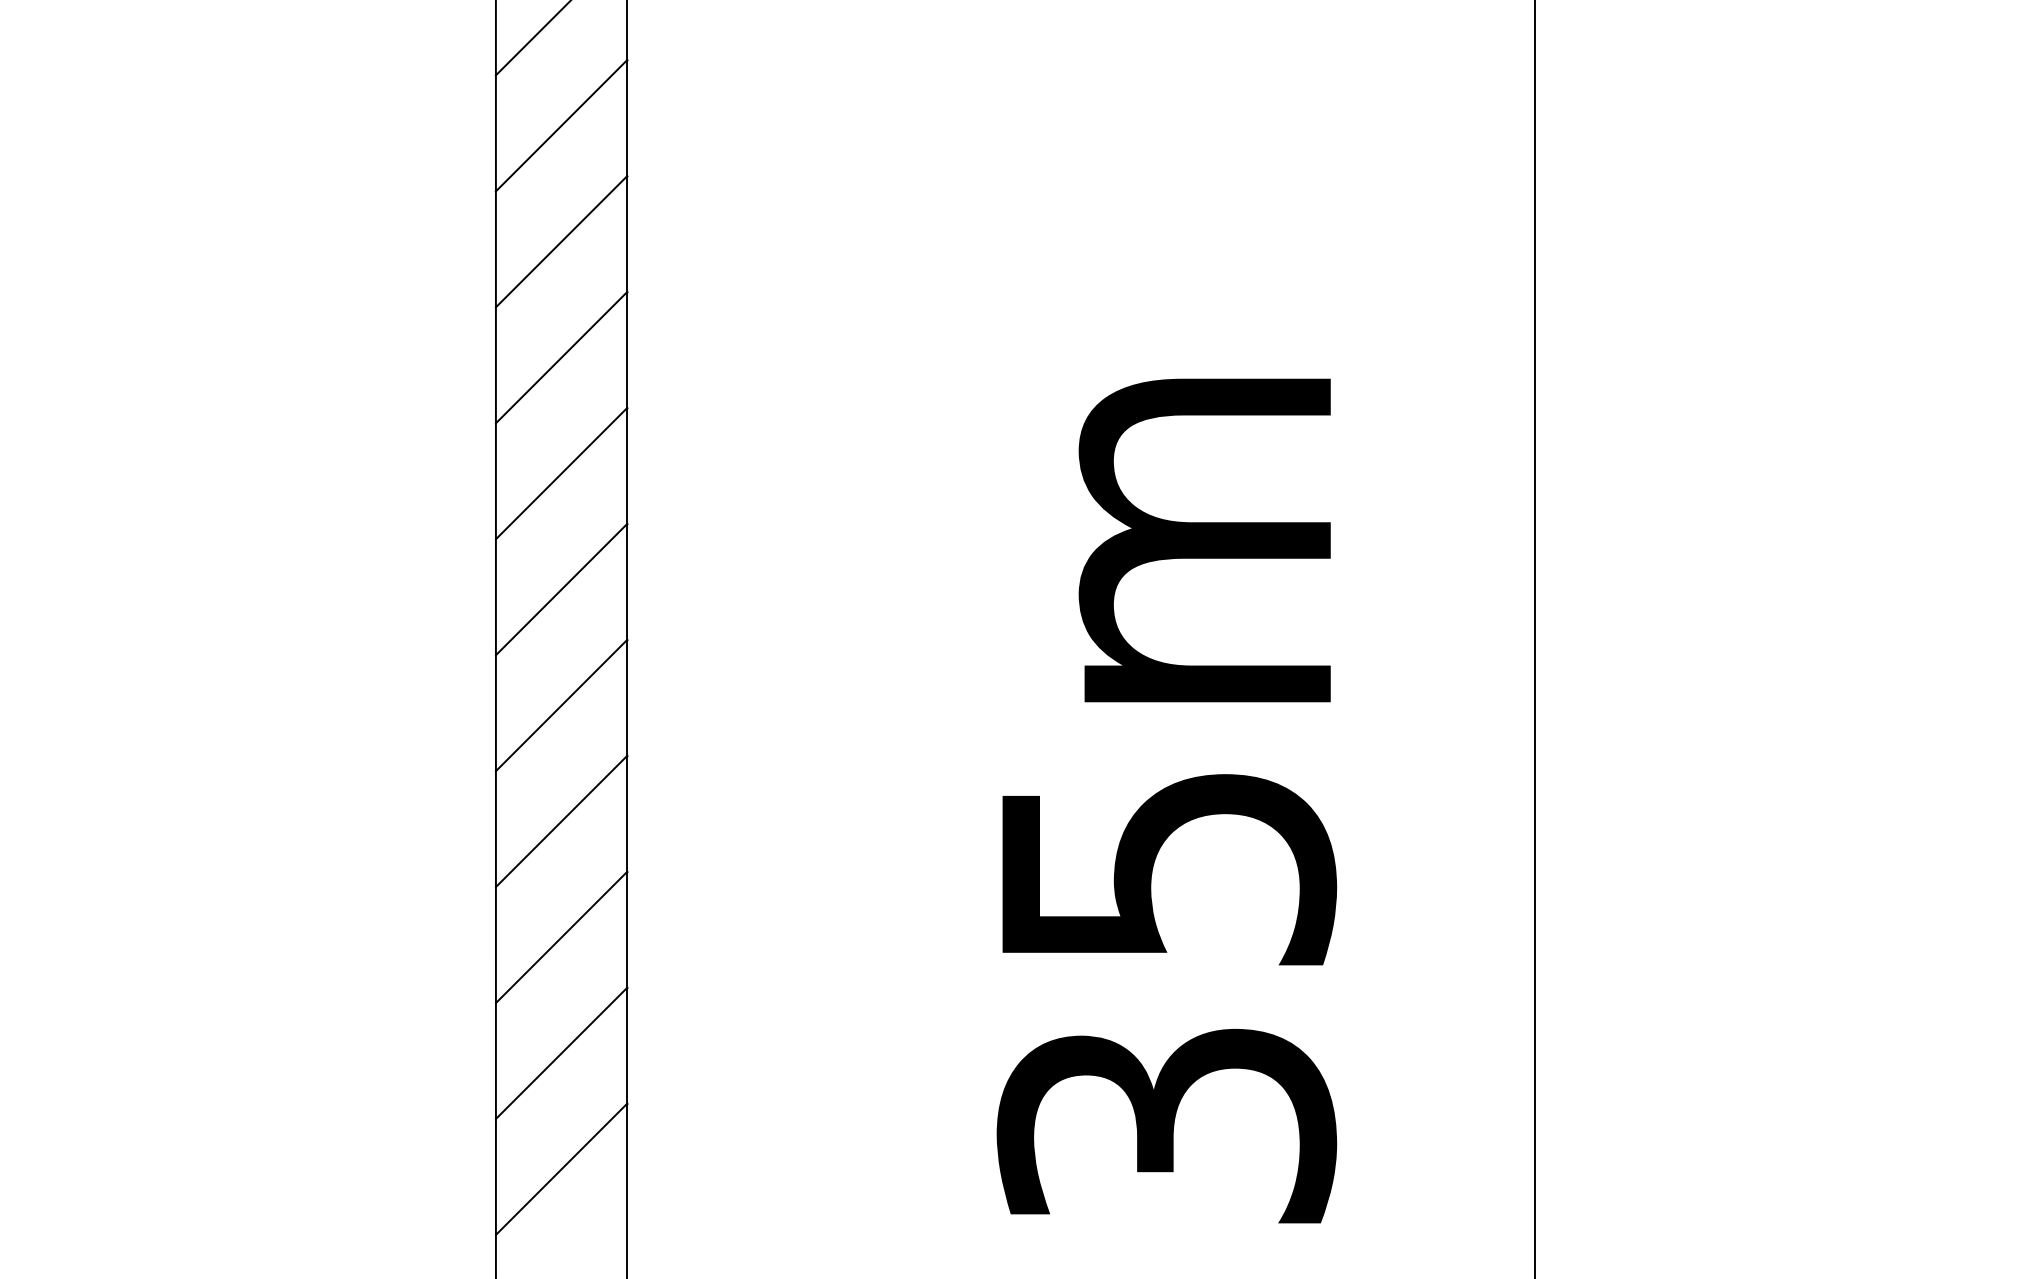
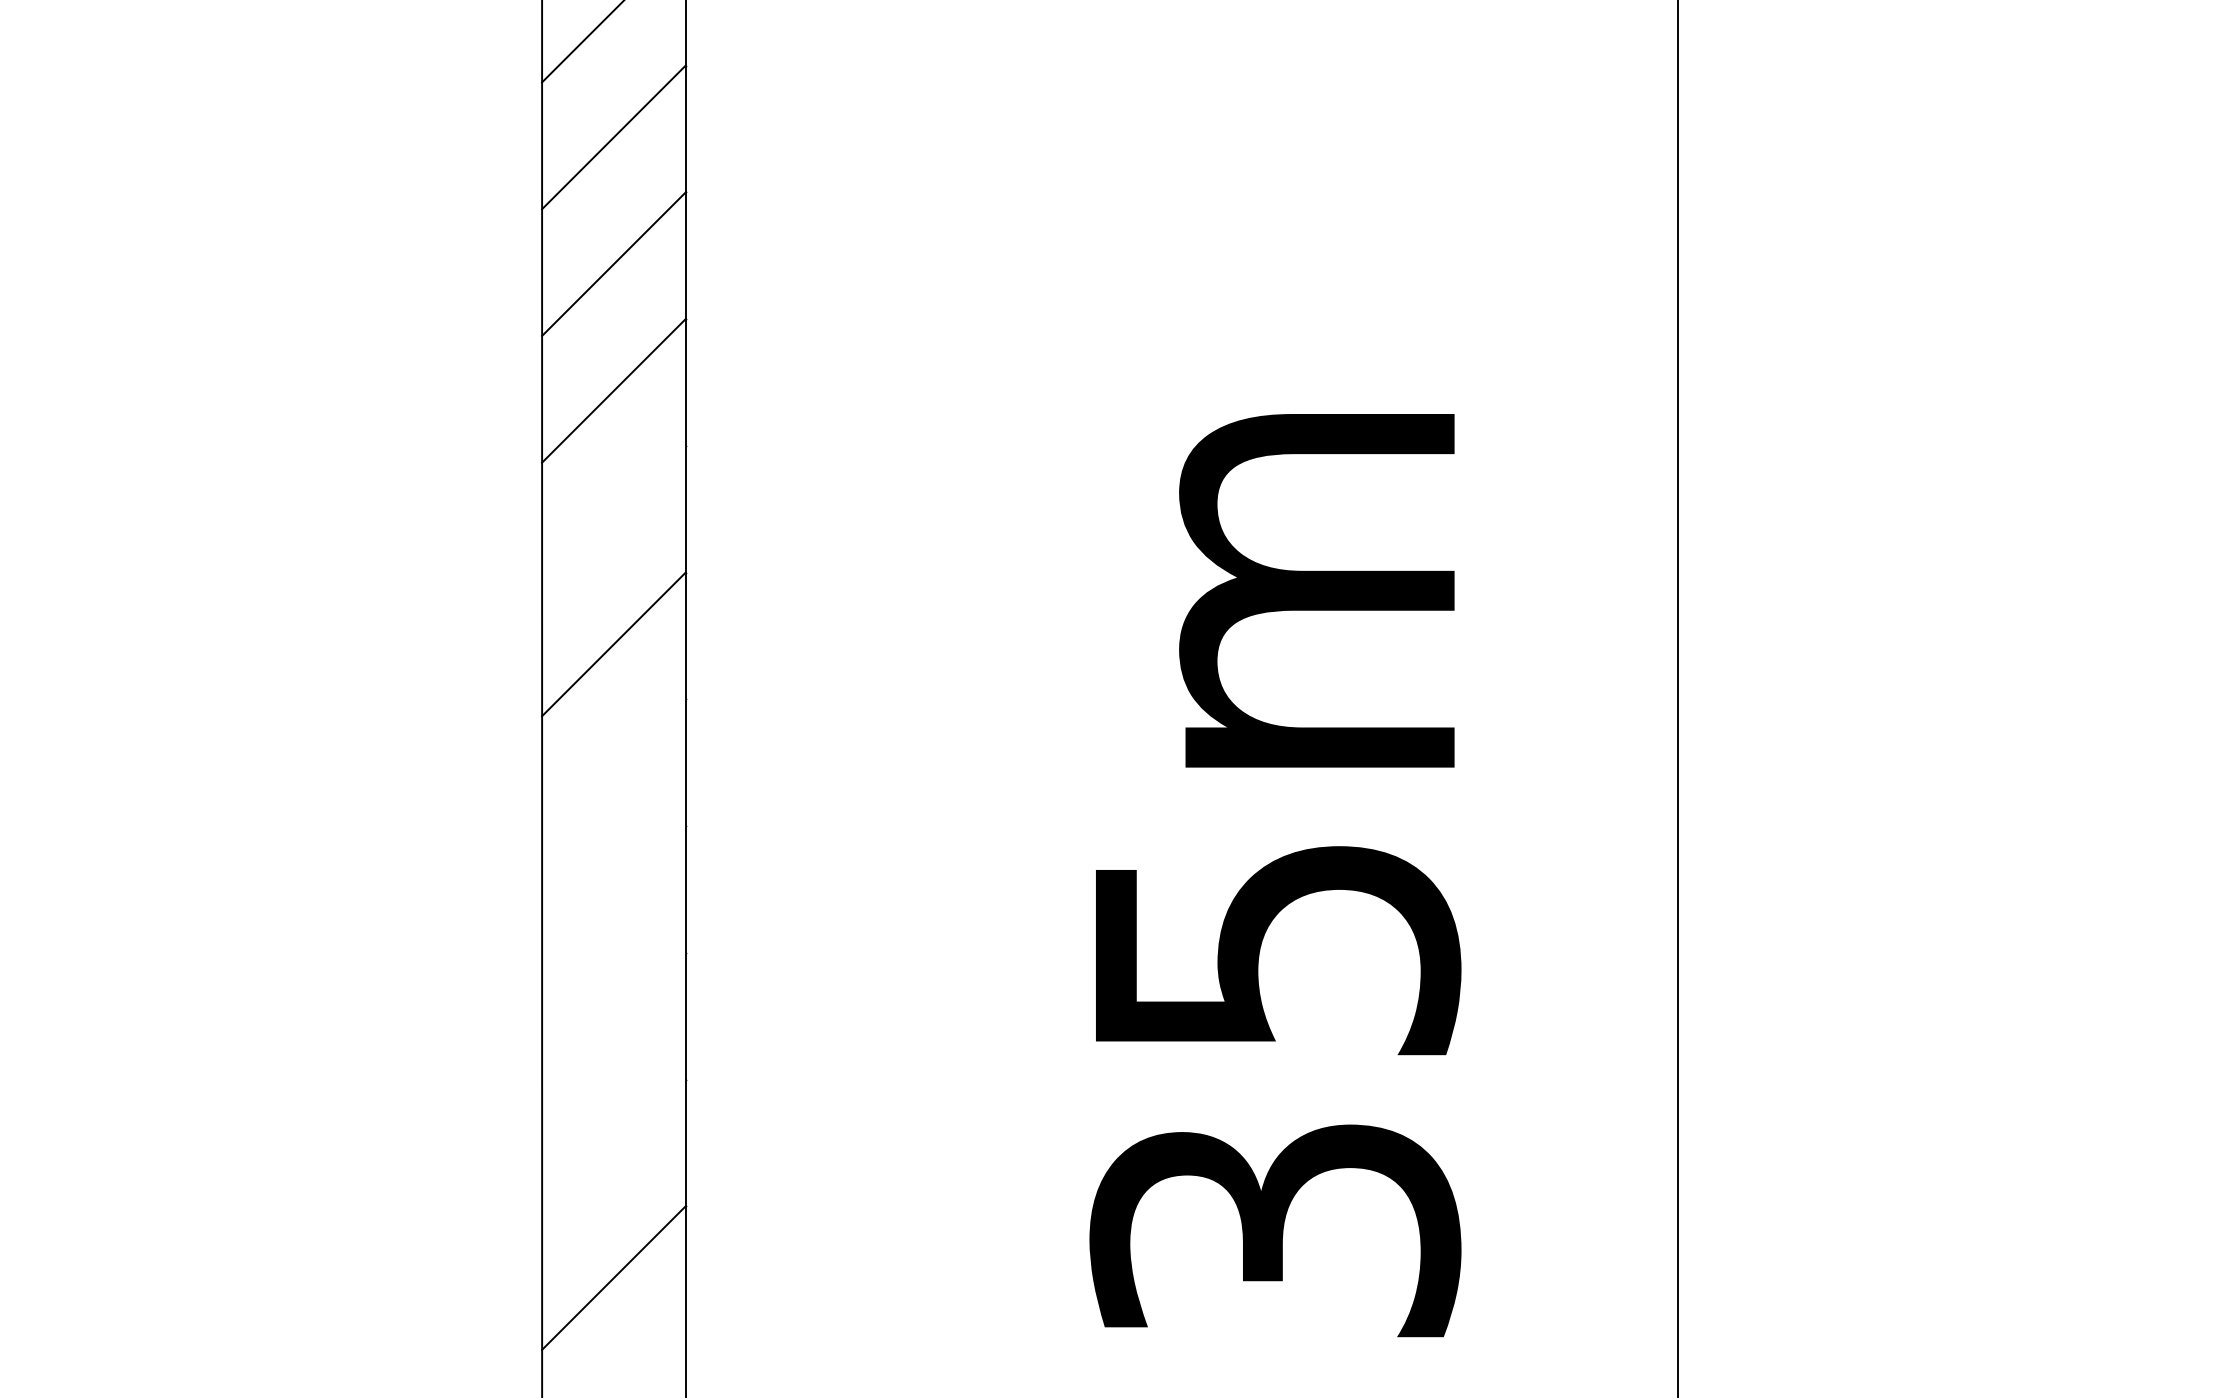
line: (561, 473) -> (613, 517), removed
line: (561, 704) -> (613, 770), removed
line: (561, 821) -> (613, 897), removed
line: (561, 937) -> (613, 1024), removed
line: (561, 1053) -> (613, 1151), removed

